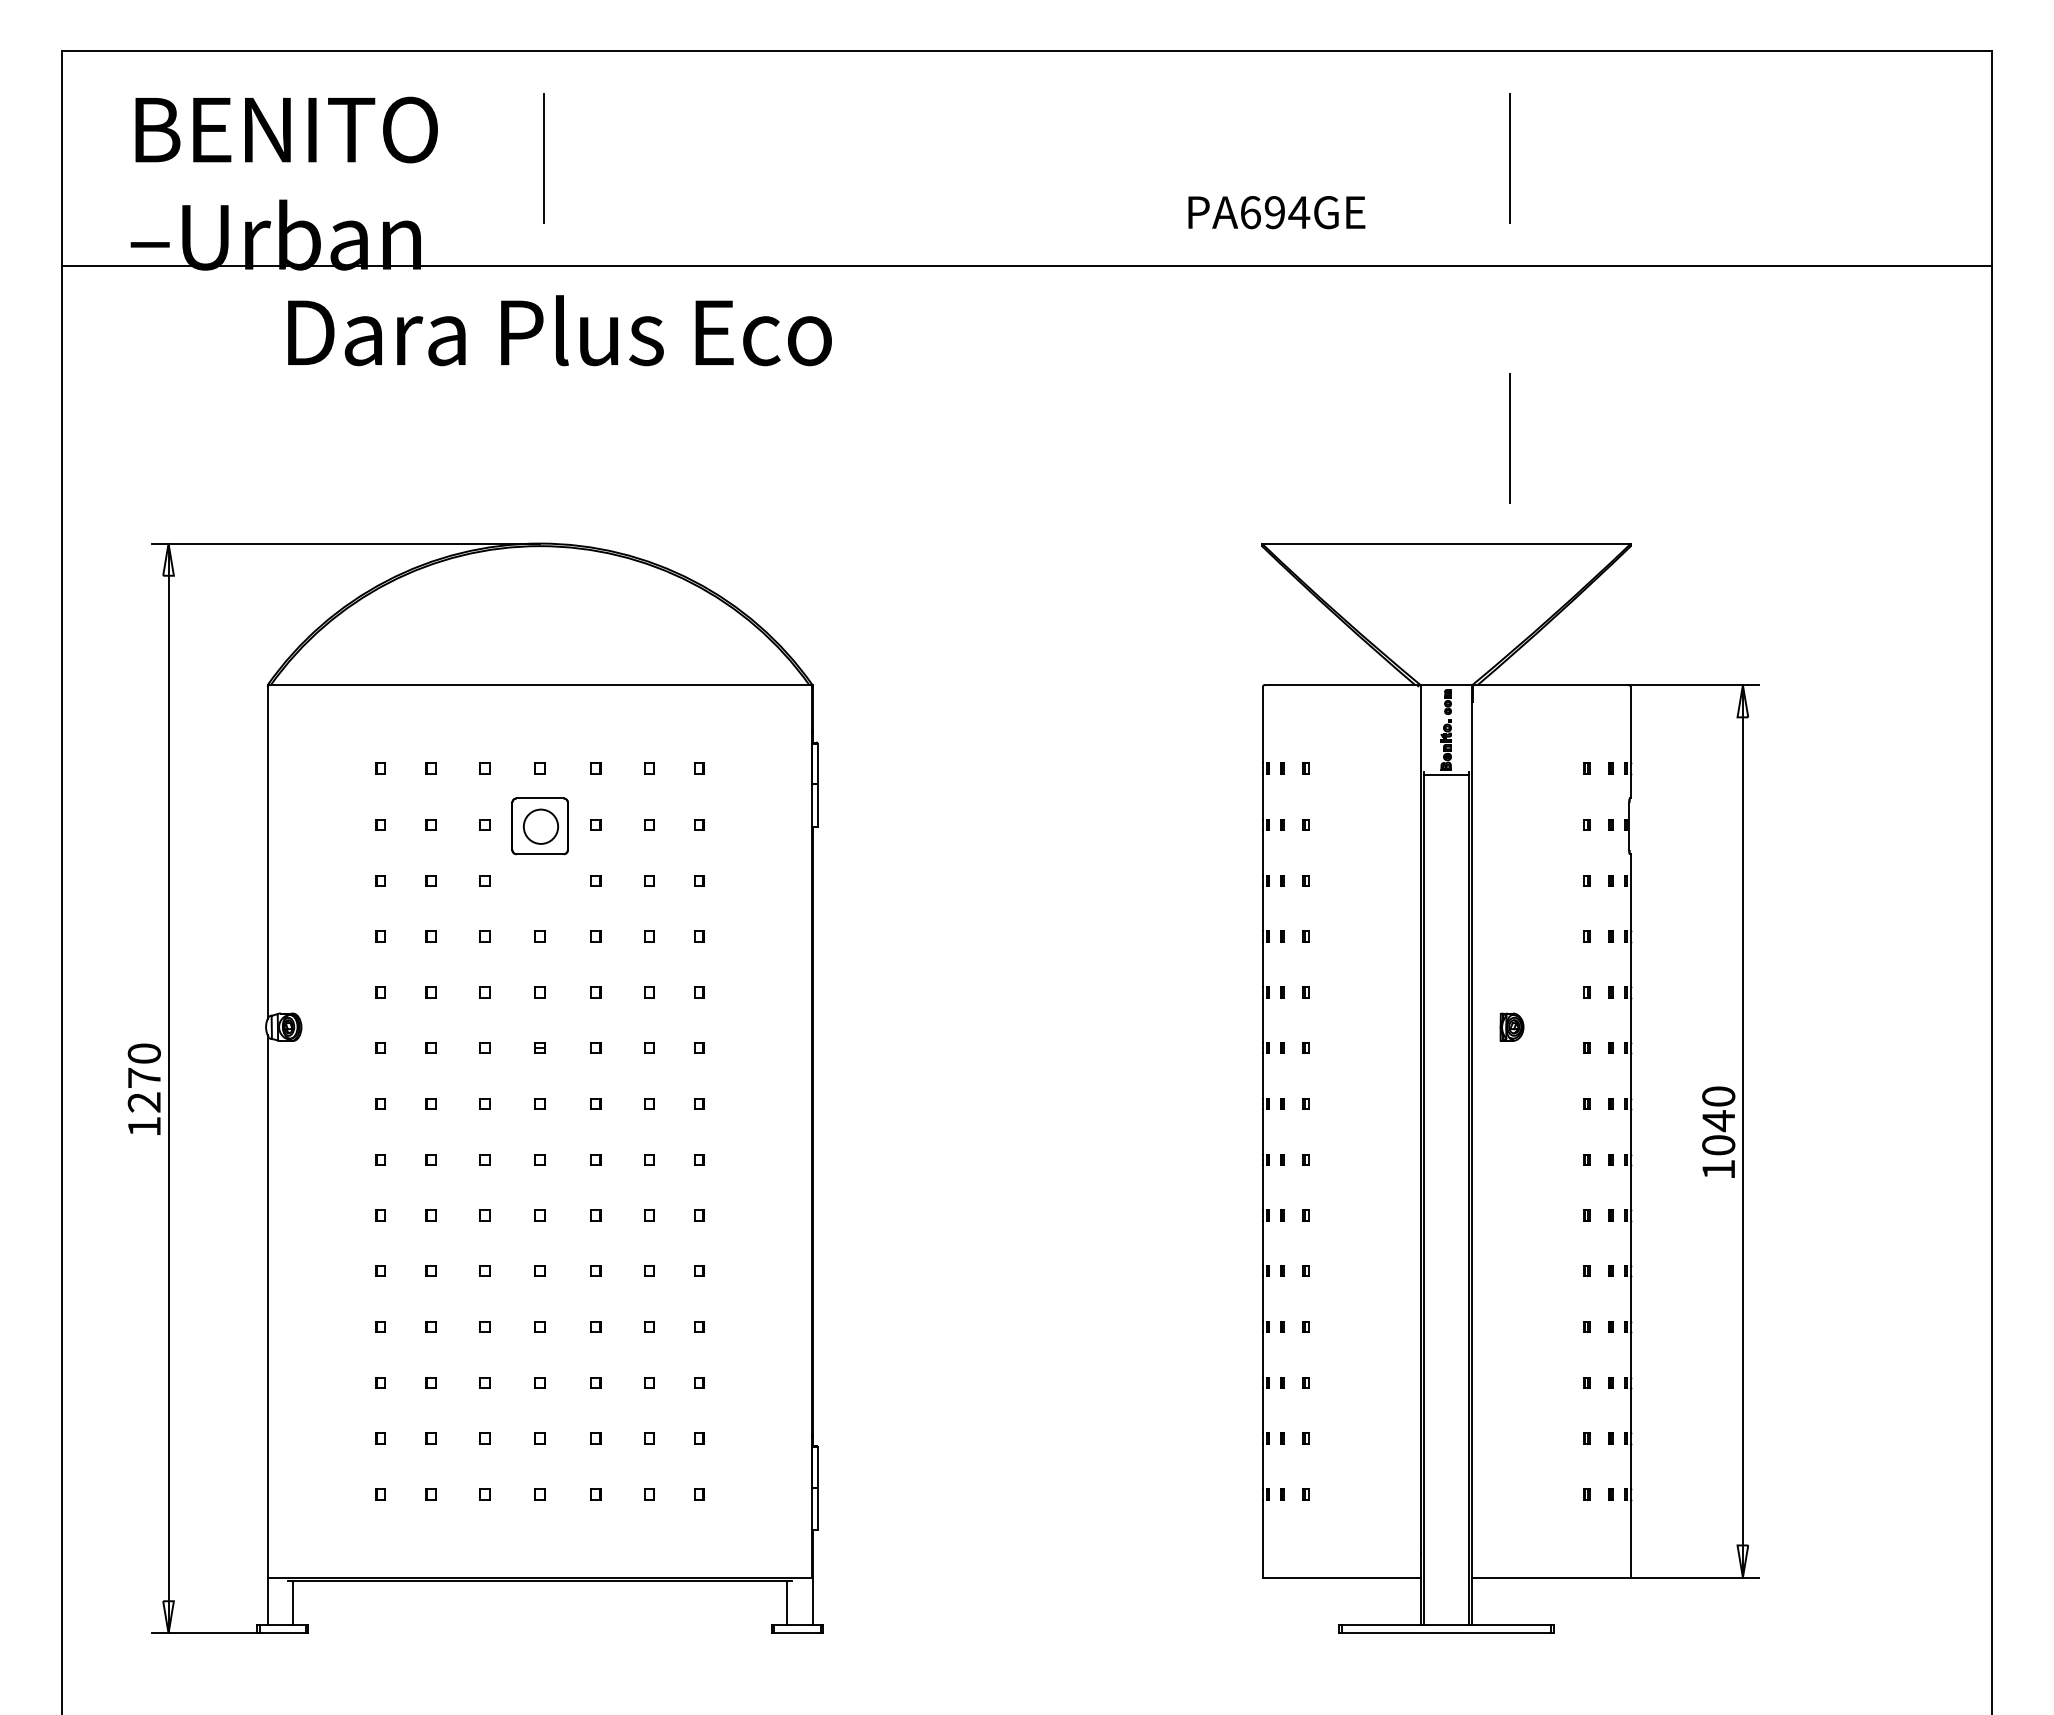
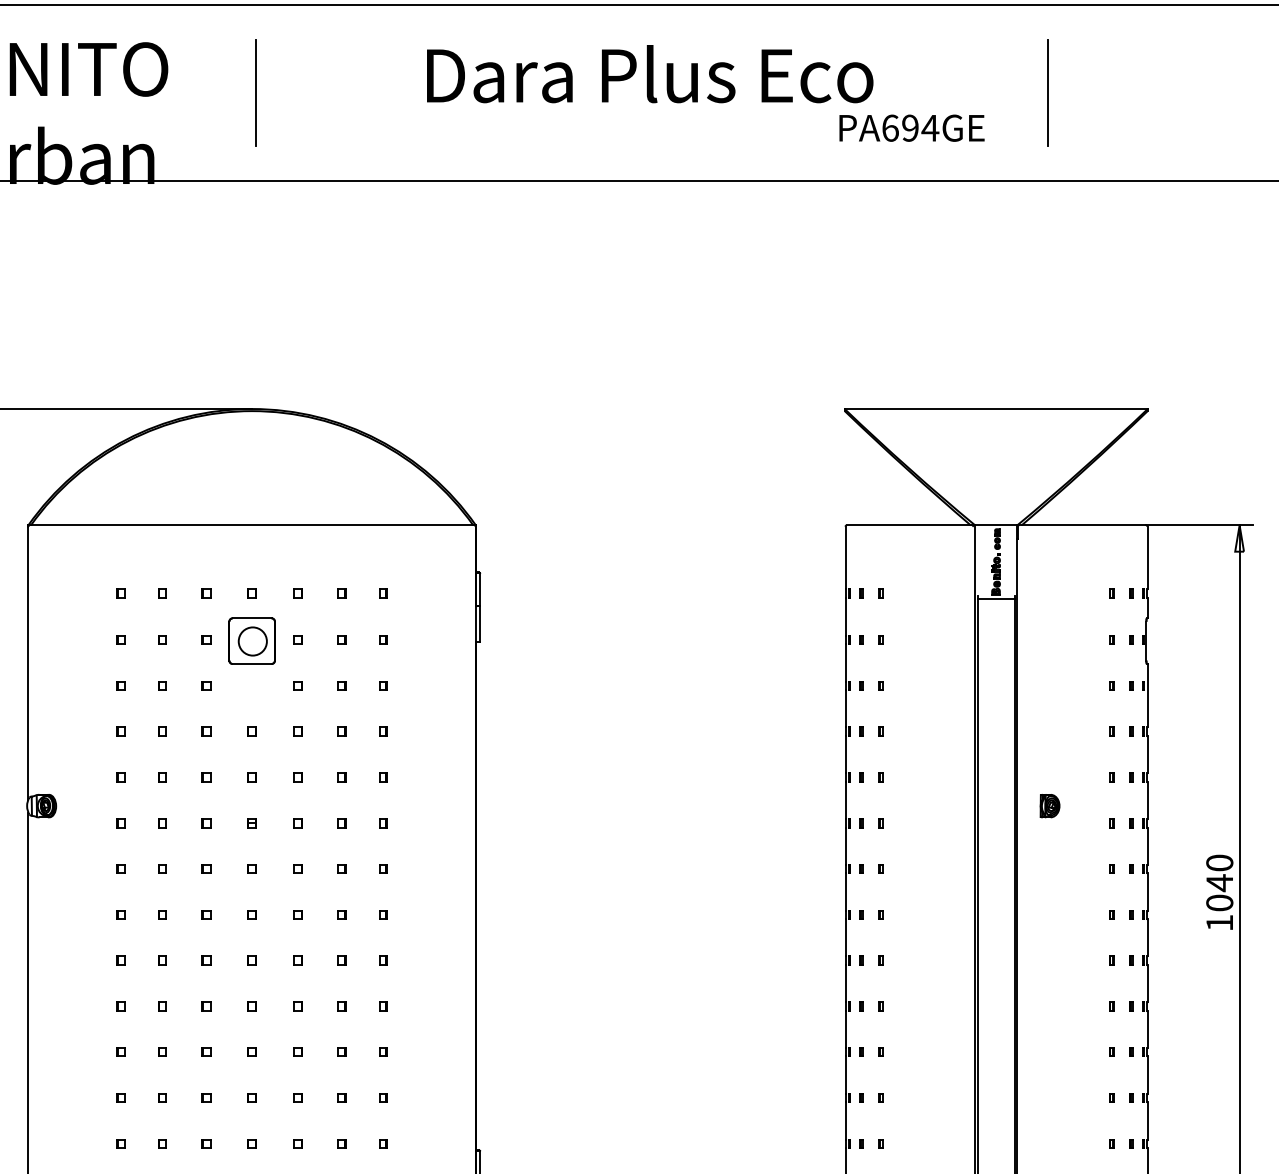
text: (1276, 212) -> (911, 128), moved
text: (559, 330) -> (649, 73), moved
line: (1509, 438) -> (1047, 322), removed

